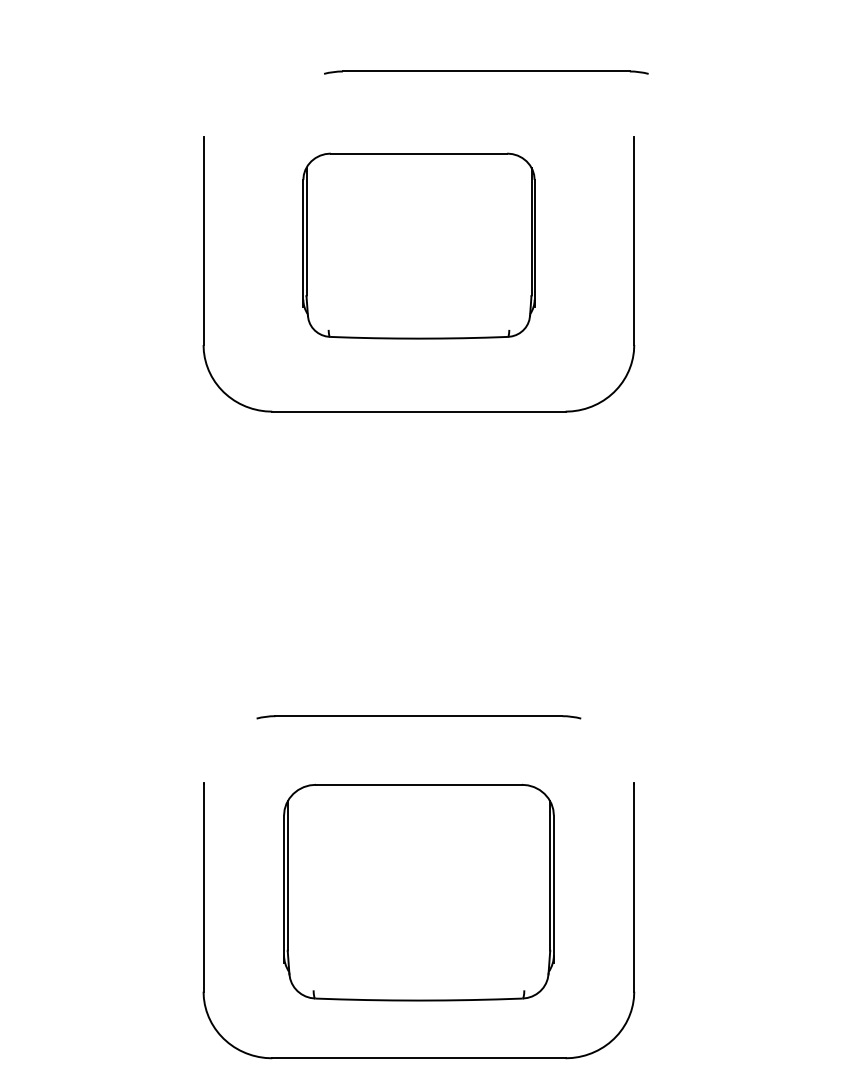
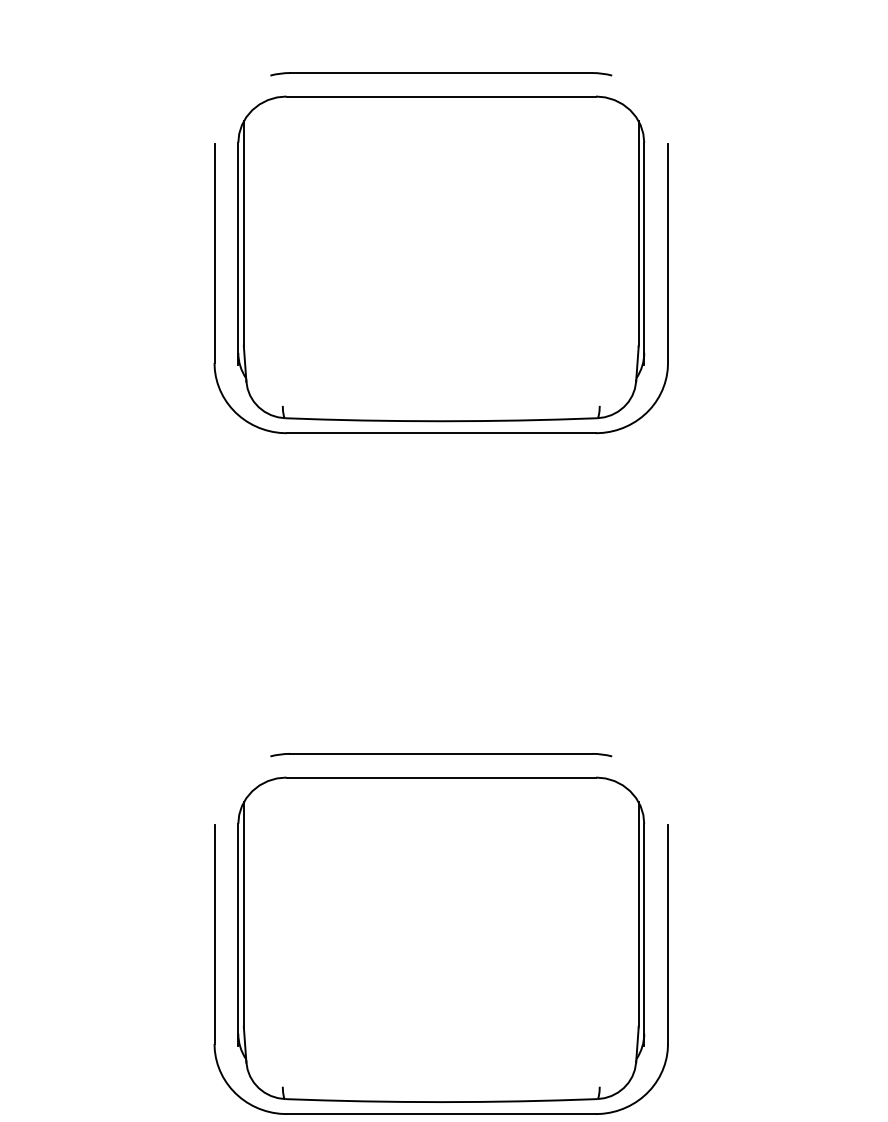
part: (486, 72) -> (441, 74), moved
part: (419, 245) -> (441, 258), size x1.67
part: (419, 892) -> (441, 939), size x1.43

